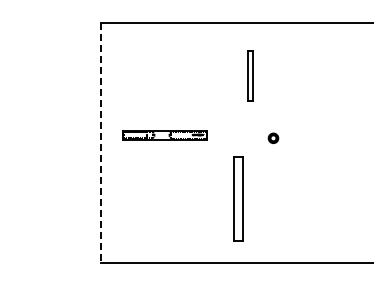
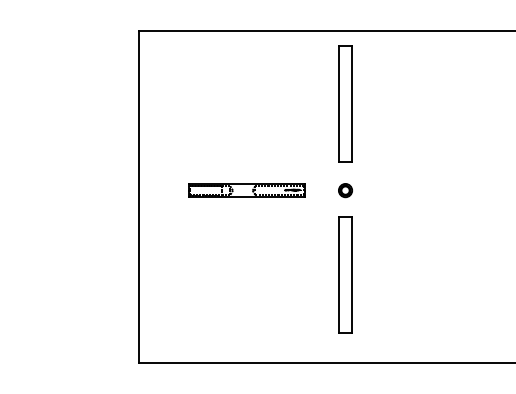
part: (250, 75) -> (345, 103), size x1.67
part: (164, 135) -> (246, 190), moved
part: (273, 137) -> (345, 189), moved
line: (100, 143) -> (138, 197), dashed -> solid
part: (238, 198) -> (345, 273), moved

